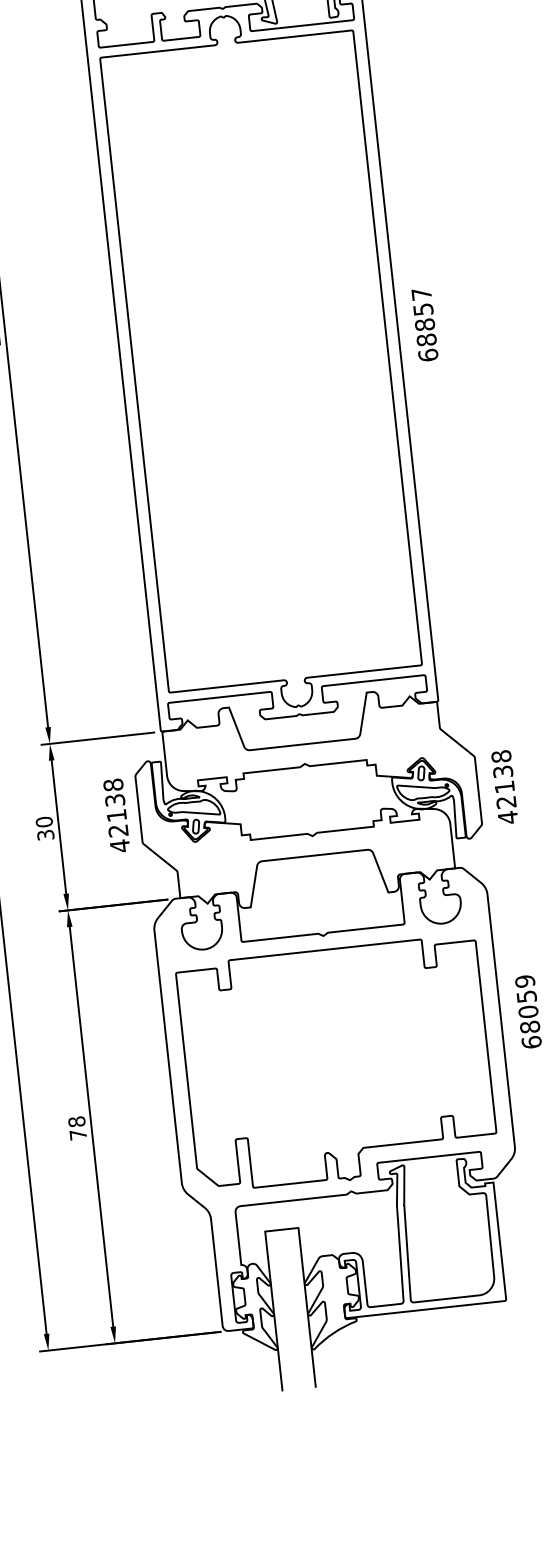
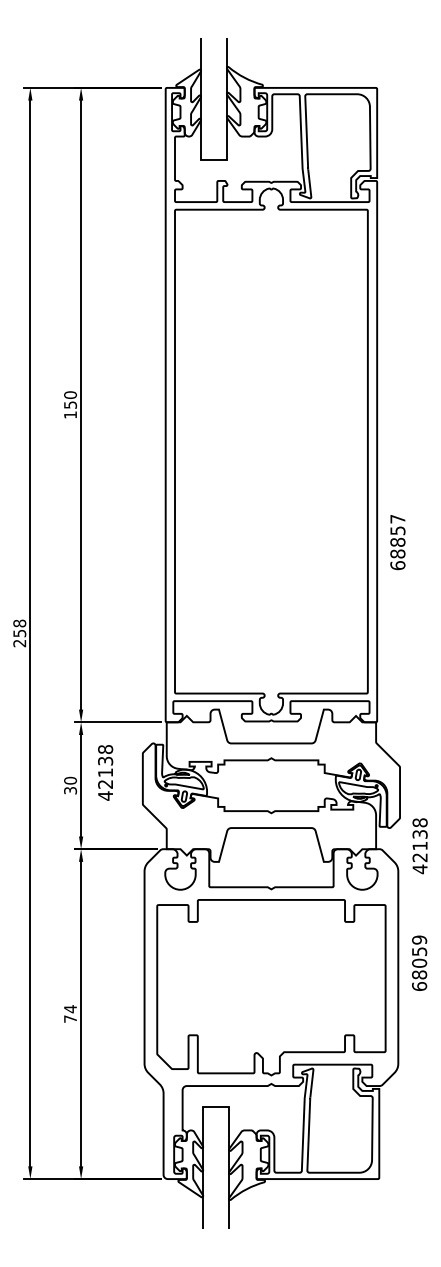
text: (424, 325) -> (397, 542), moved
text: (504, 787) -> (419, 846), moved
text: (116, 815) -> (105, 772), moved
text: (76, 1122) -> (70, 1009), 78 -> 74

